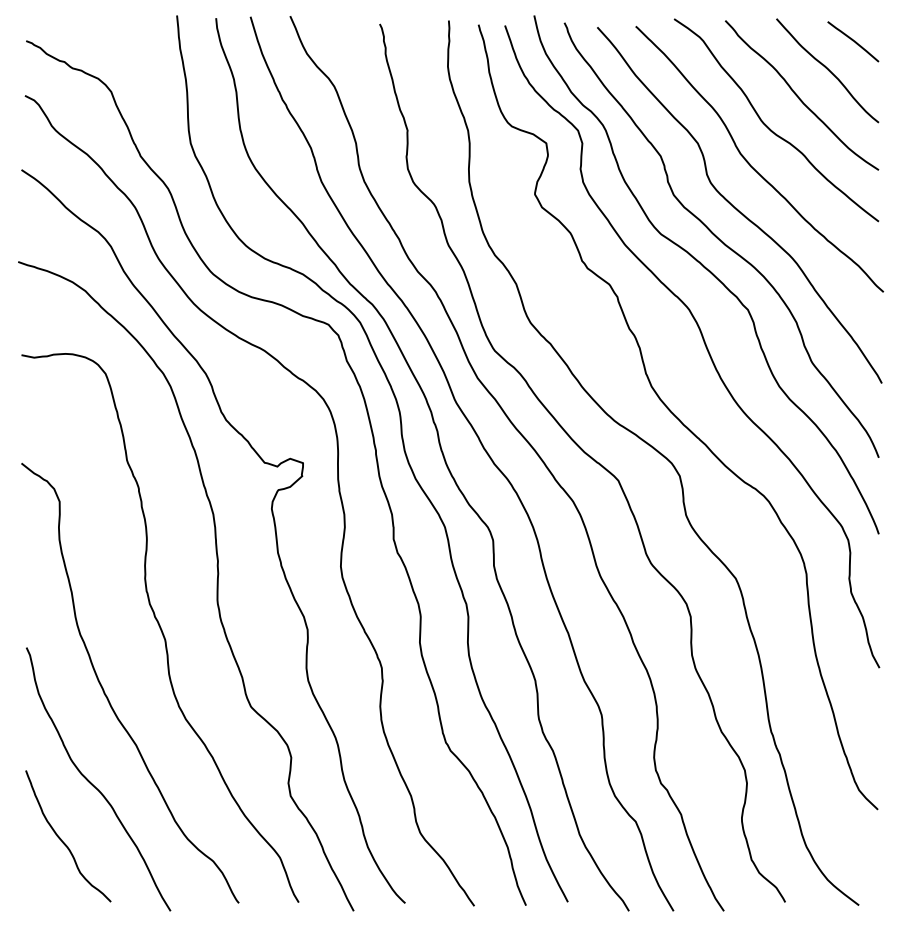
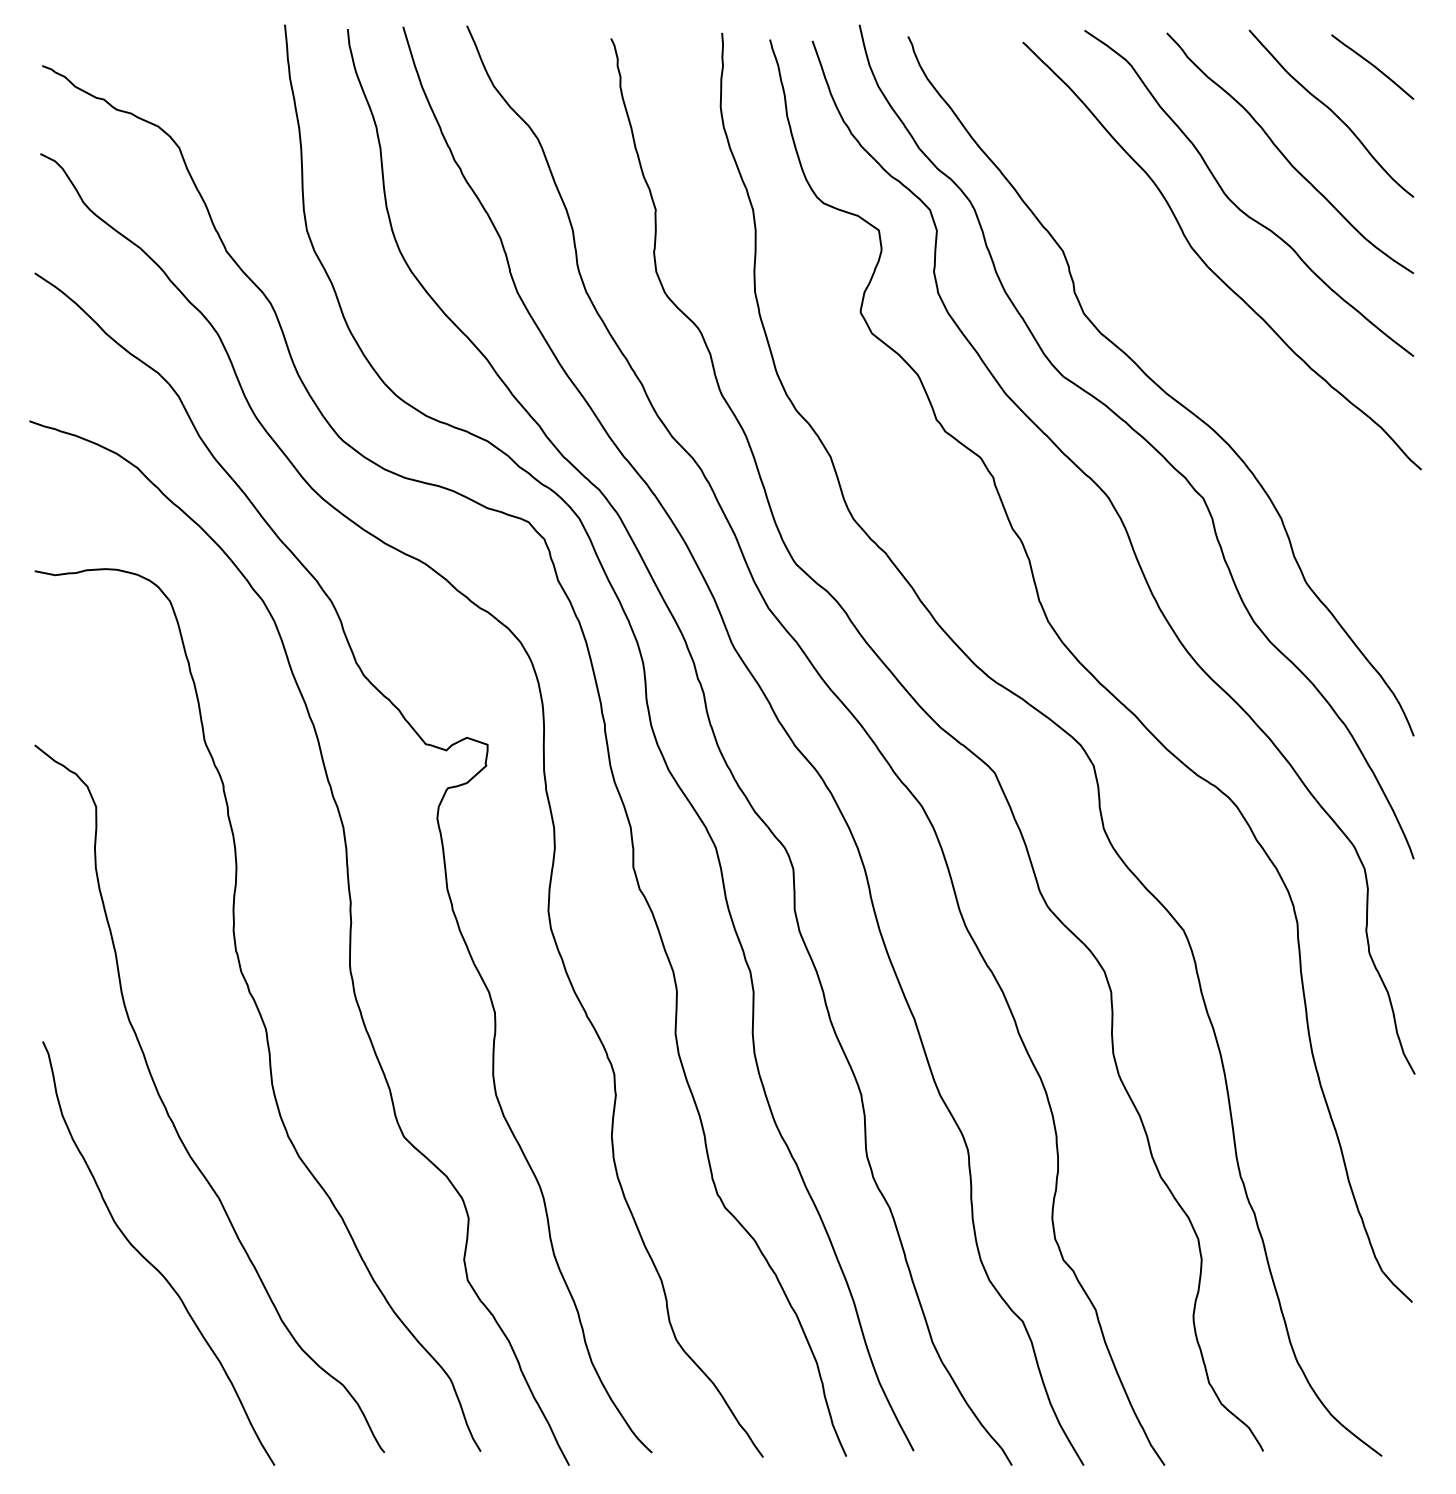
curve: (736, 207) -> (1184, 333), removed
curve: (63, 841) -> (102, 1353), removed

